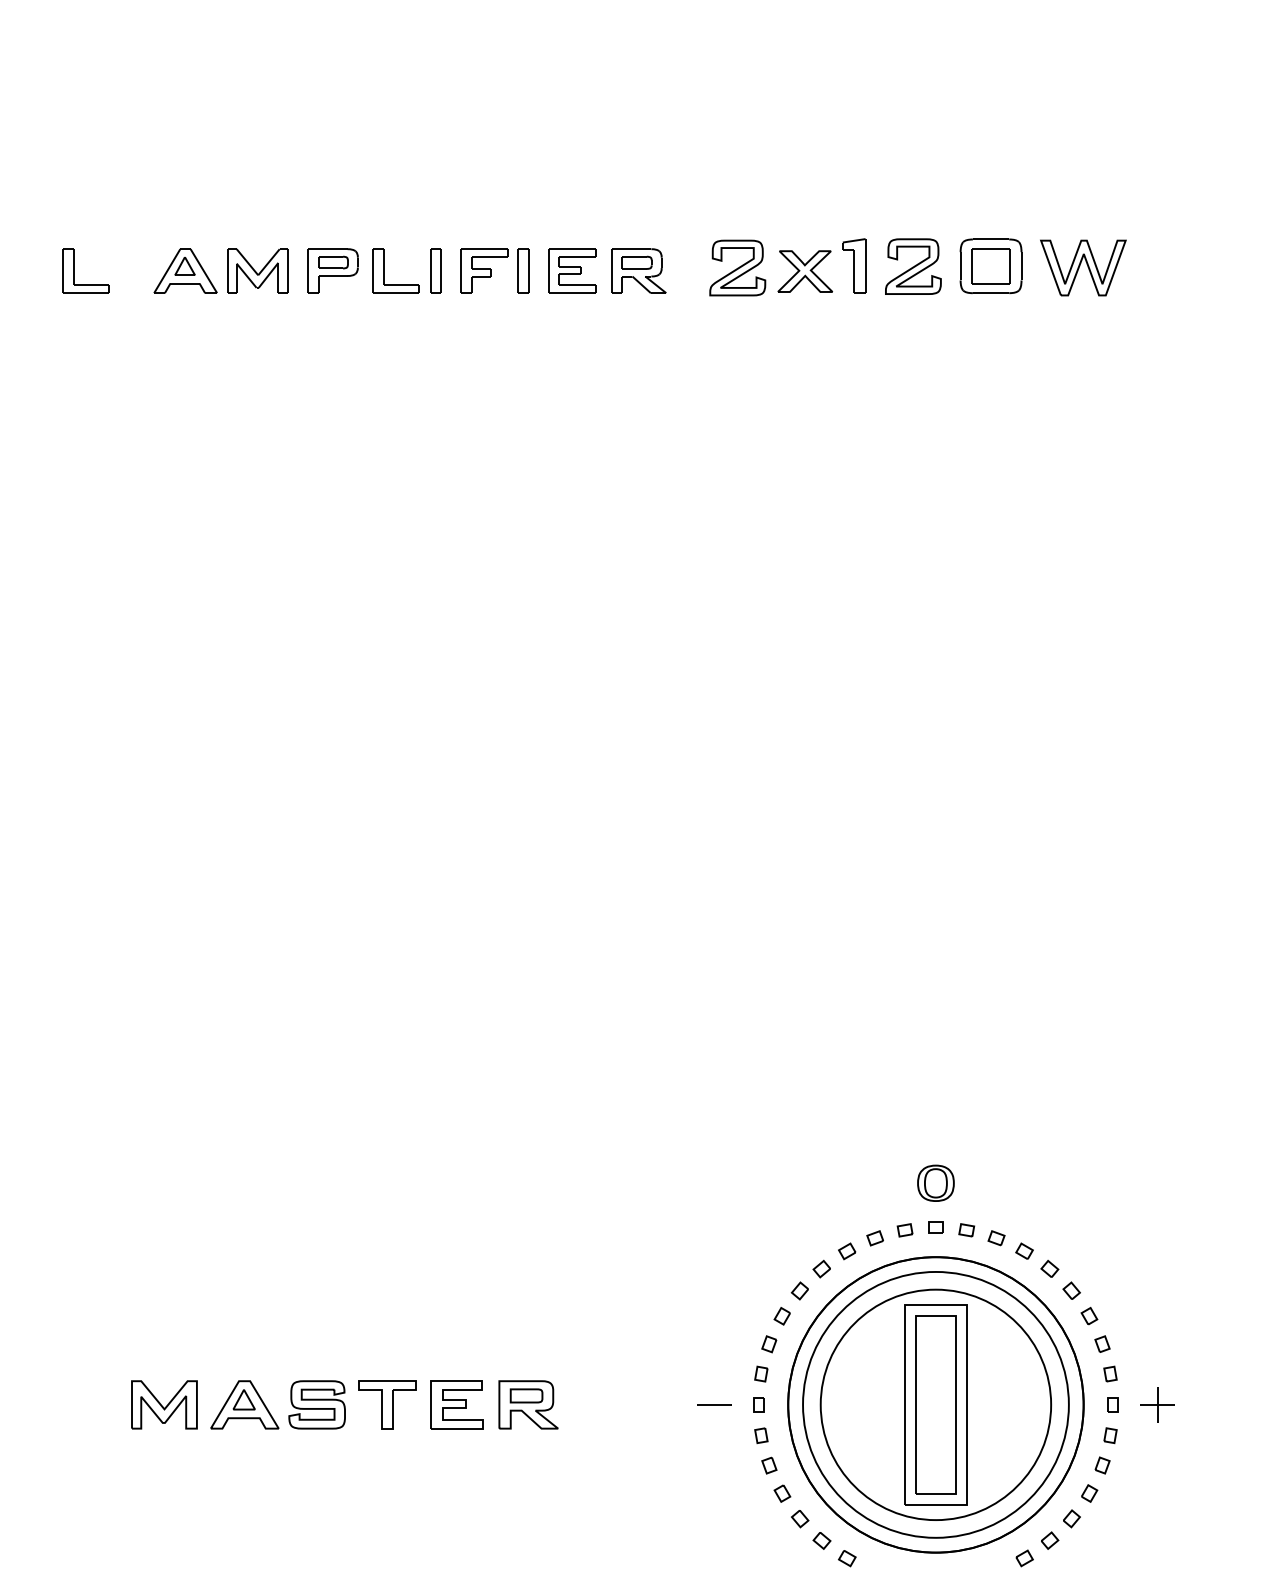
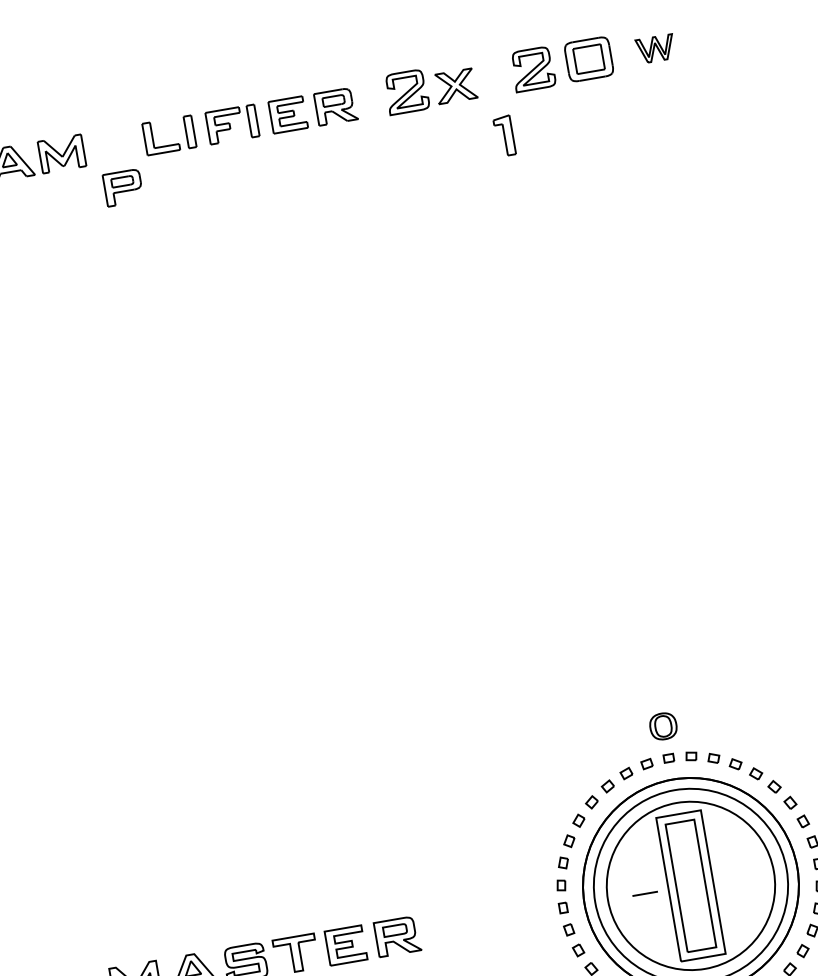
part: (854, 265) -> (504, 135), moved
part: (1083, 267) -> (655, 48), size x0.6
part: (332, 270) -> (122, 187), moved
line: (714, 1404) -> (645, 893), moved

